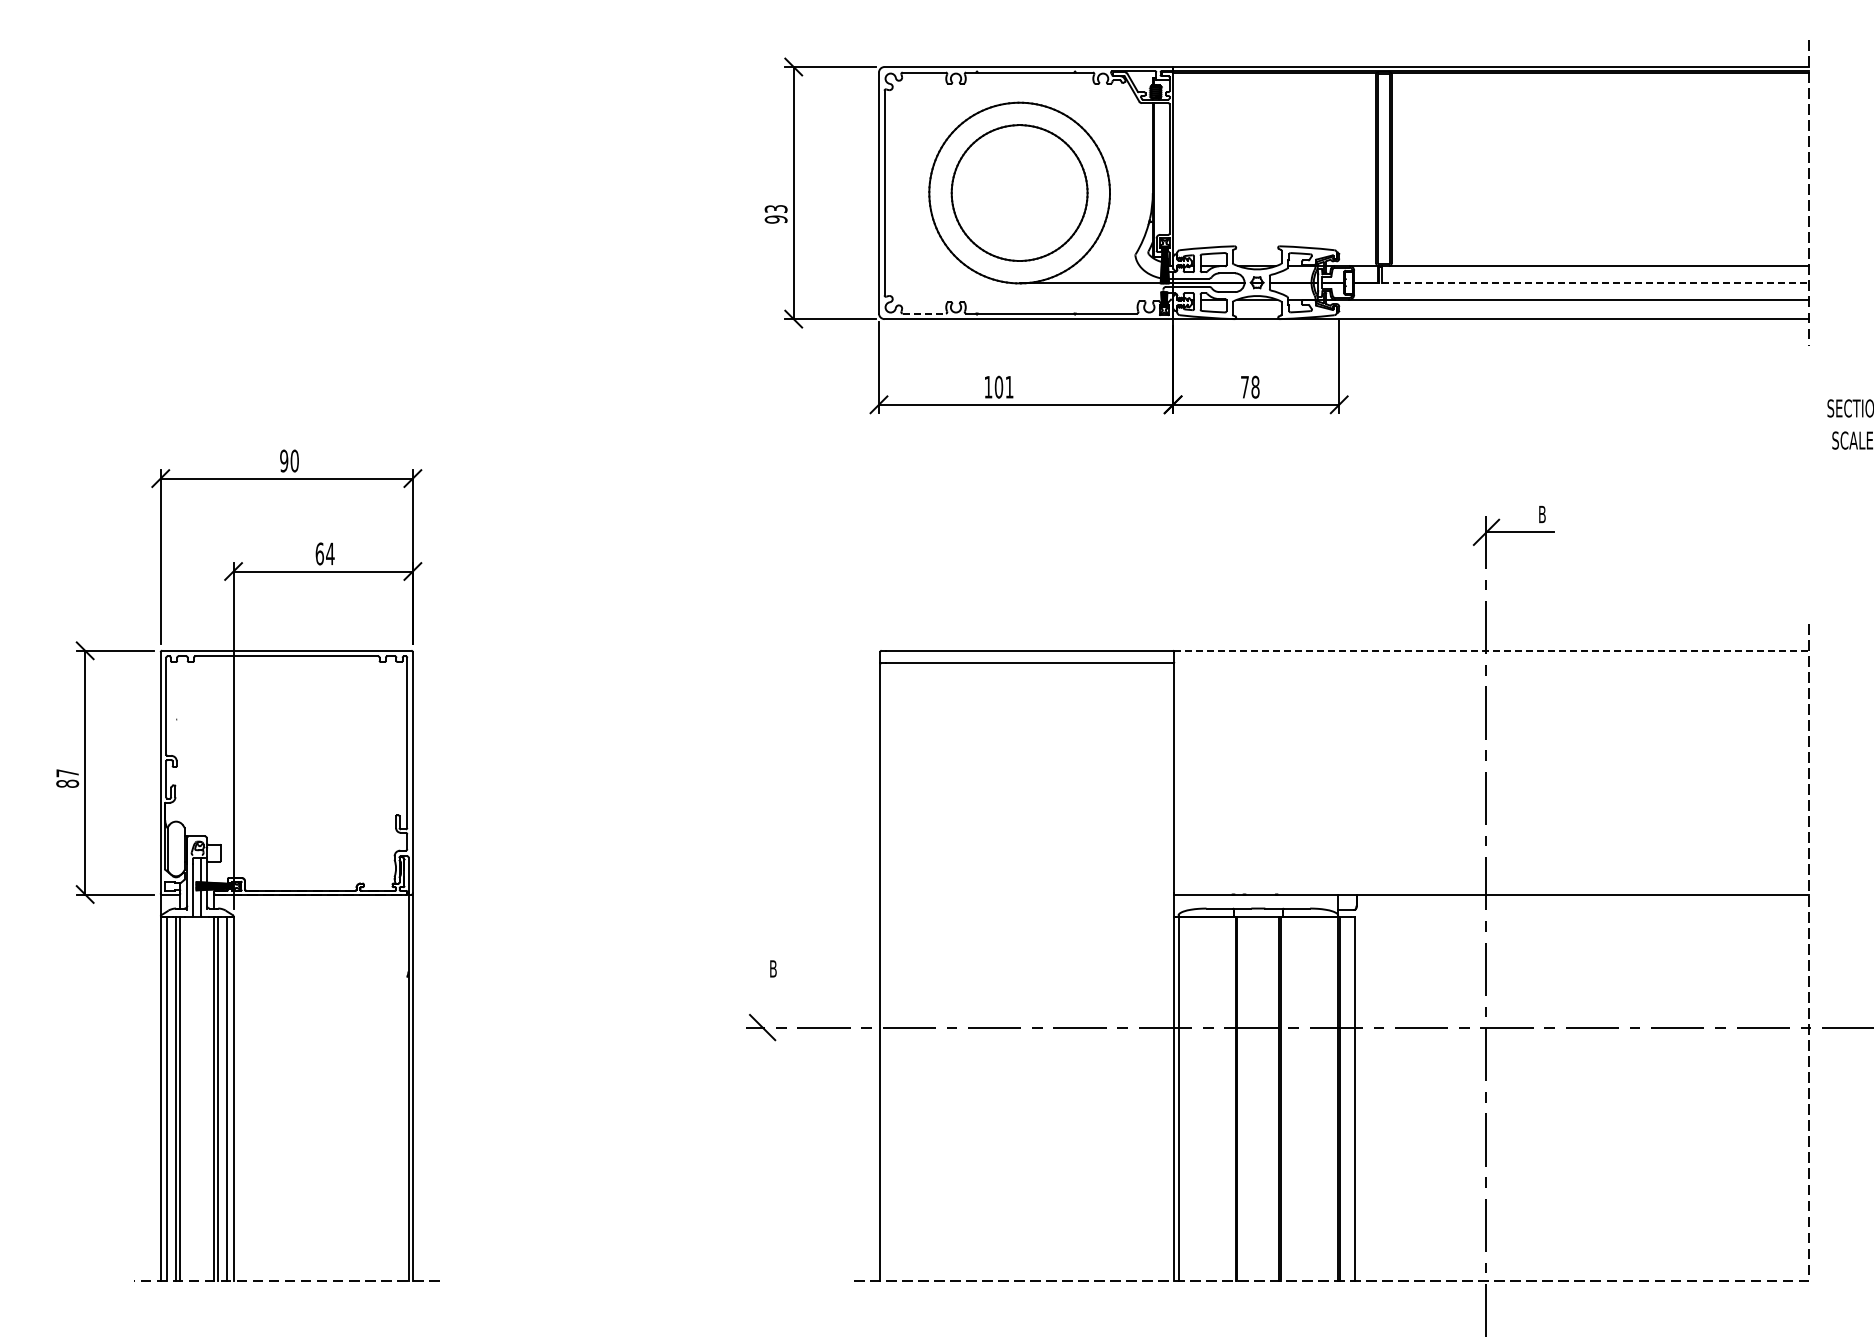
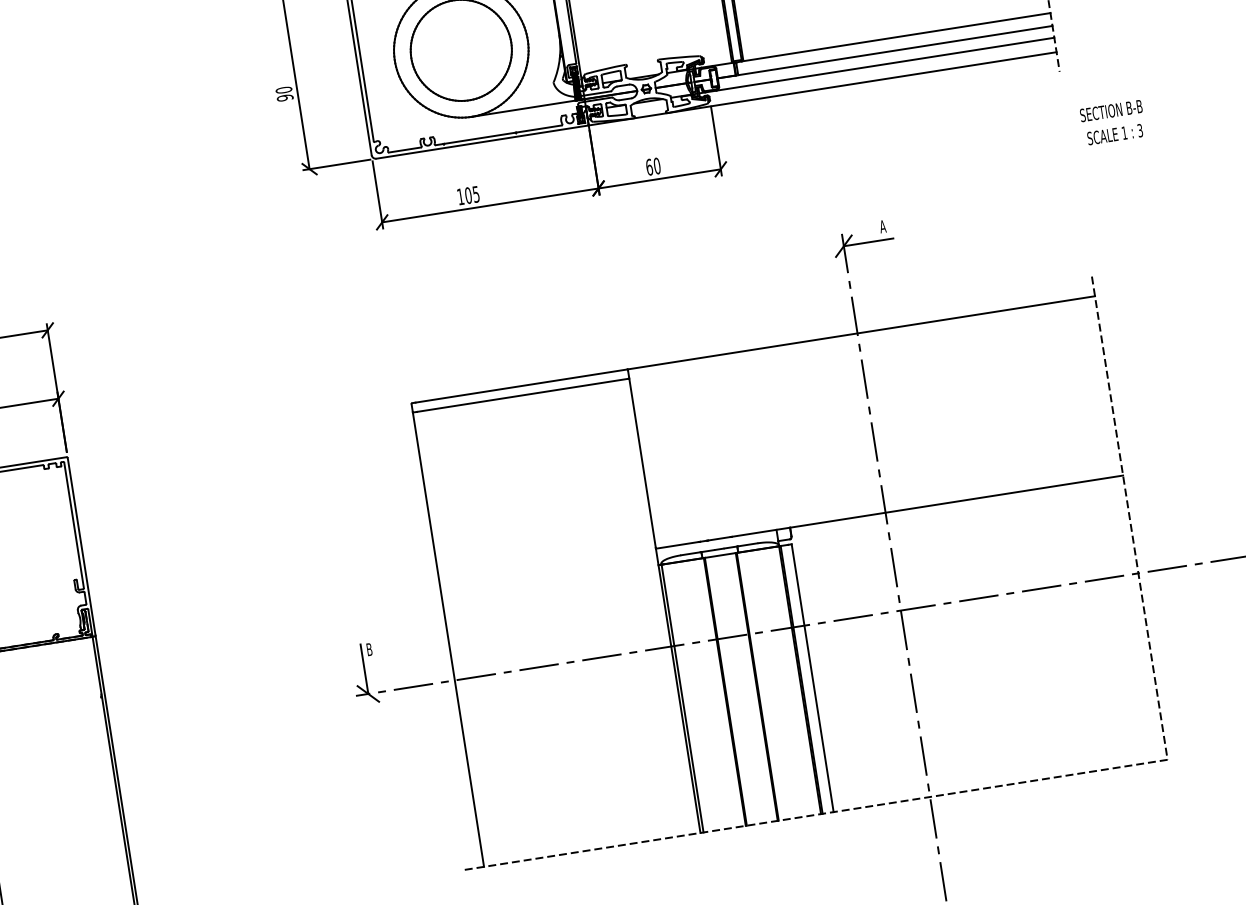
text: (775, 208) -> (283, 89), 93 -> 90
line: (1595, 283) -> (895, 50), dashed -> solid
line: (924, 313) -> (405, 149), dashed -> solid
text: (1250, 386) -> (653, 166), 78 -> 60
text: (1009, 387) -> (476, 194), 101 -> 105
text: (1542, 514) -> (883, 226), B -> A
line: (1492, 650) -> (861, 332), dashed -> solid
line: (762, 993) -> (364, 668), added

